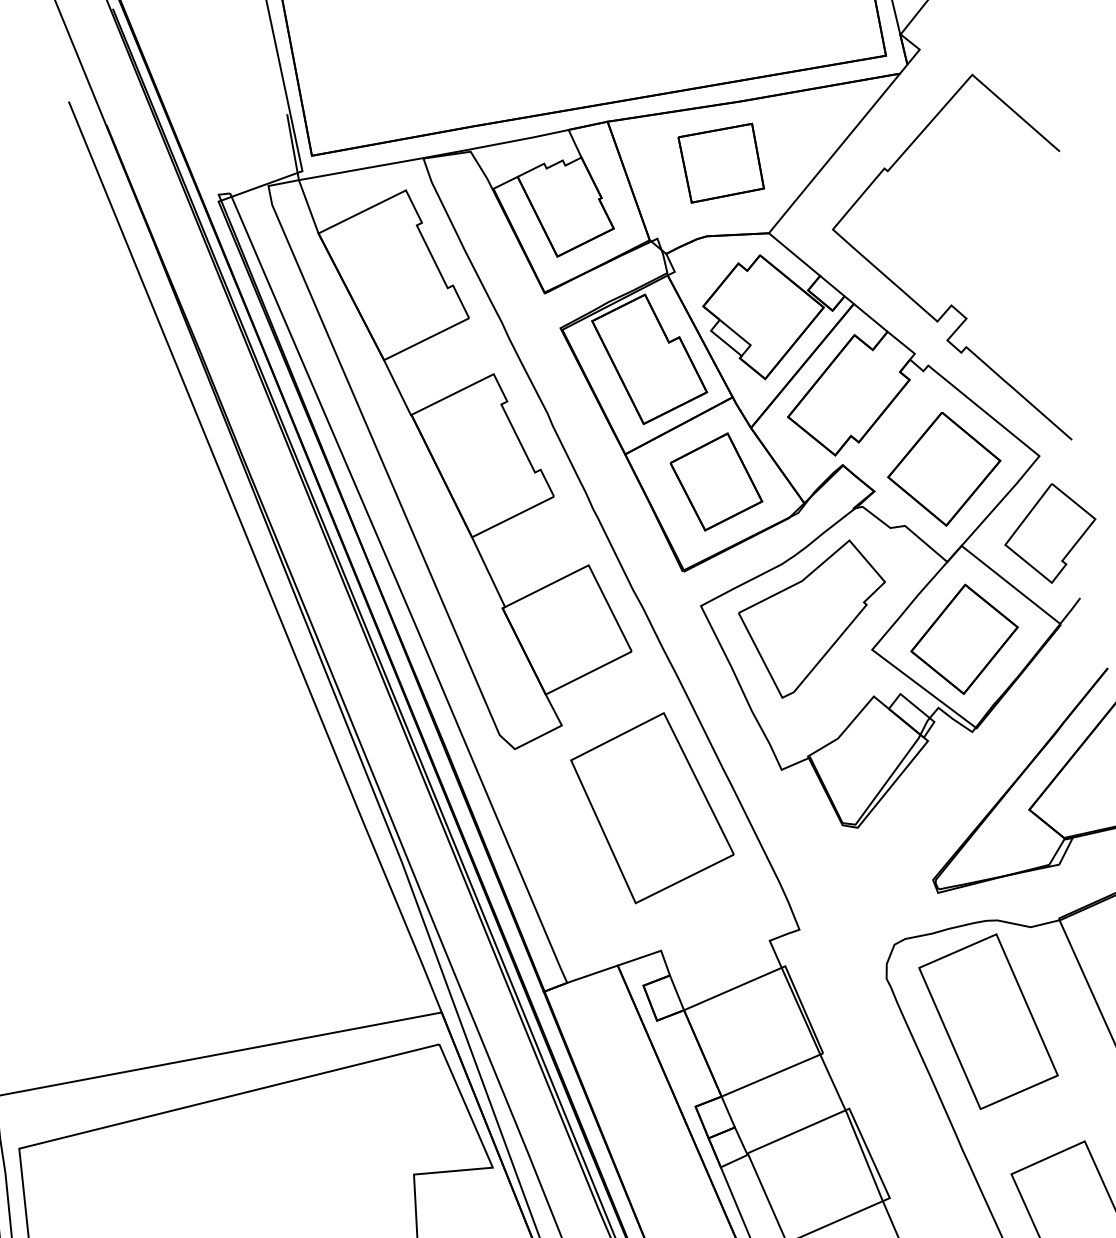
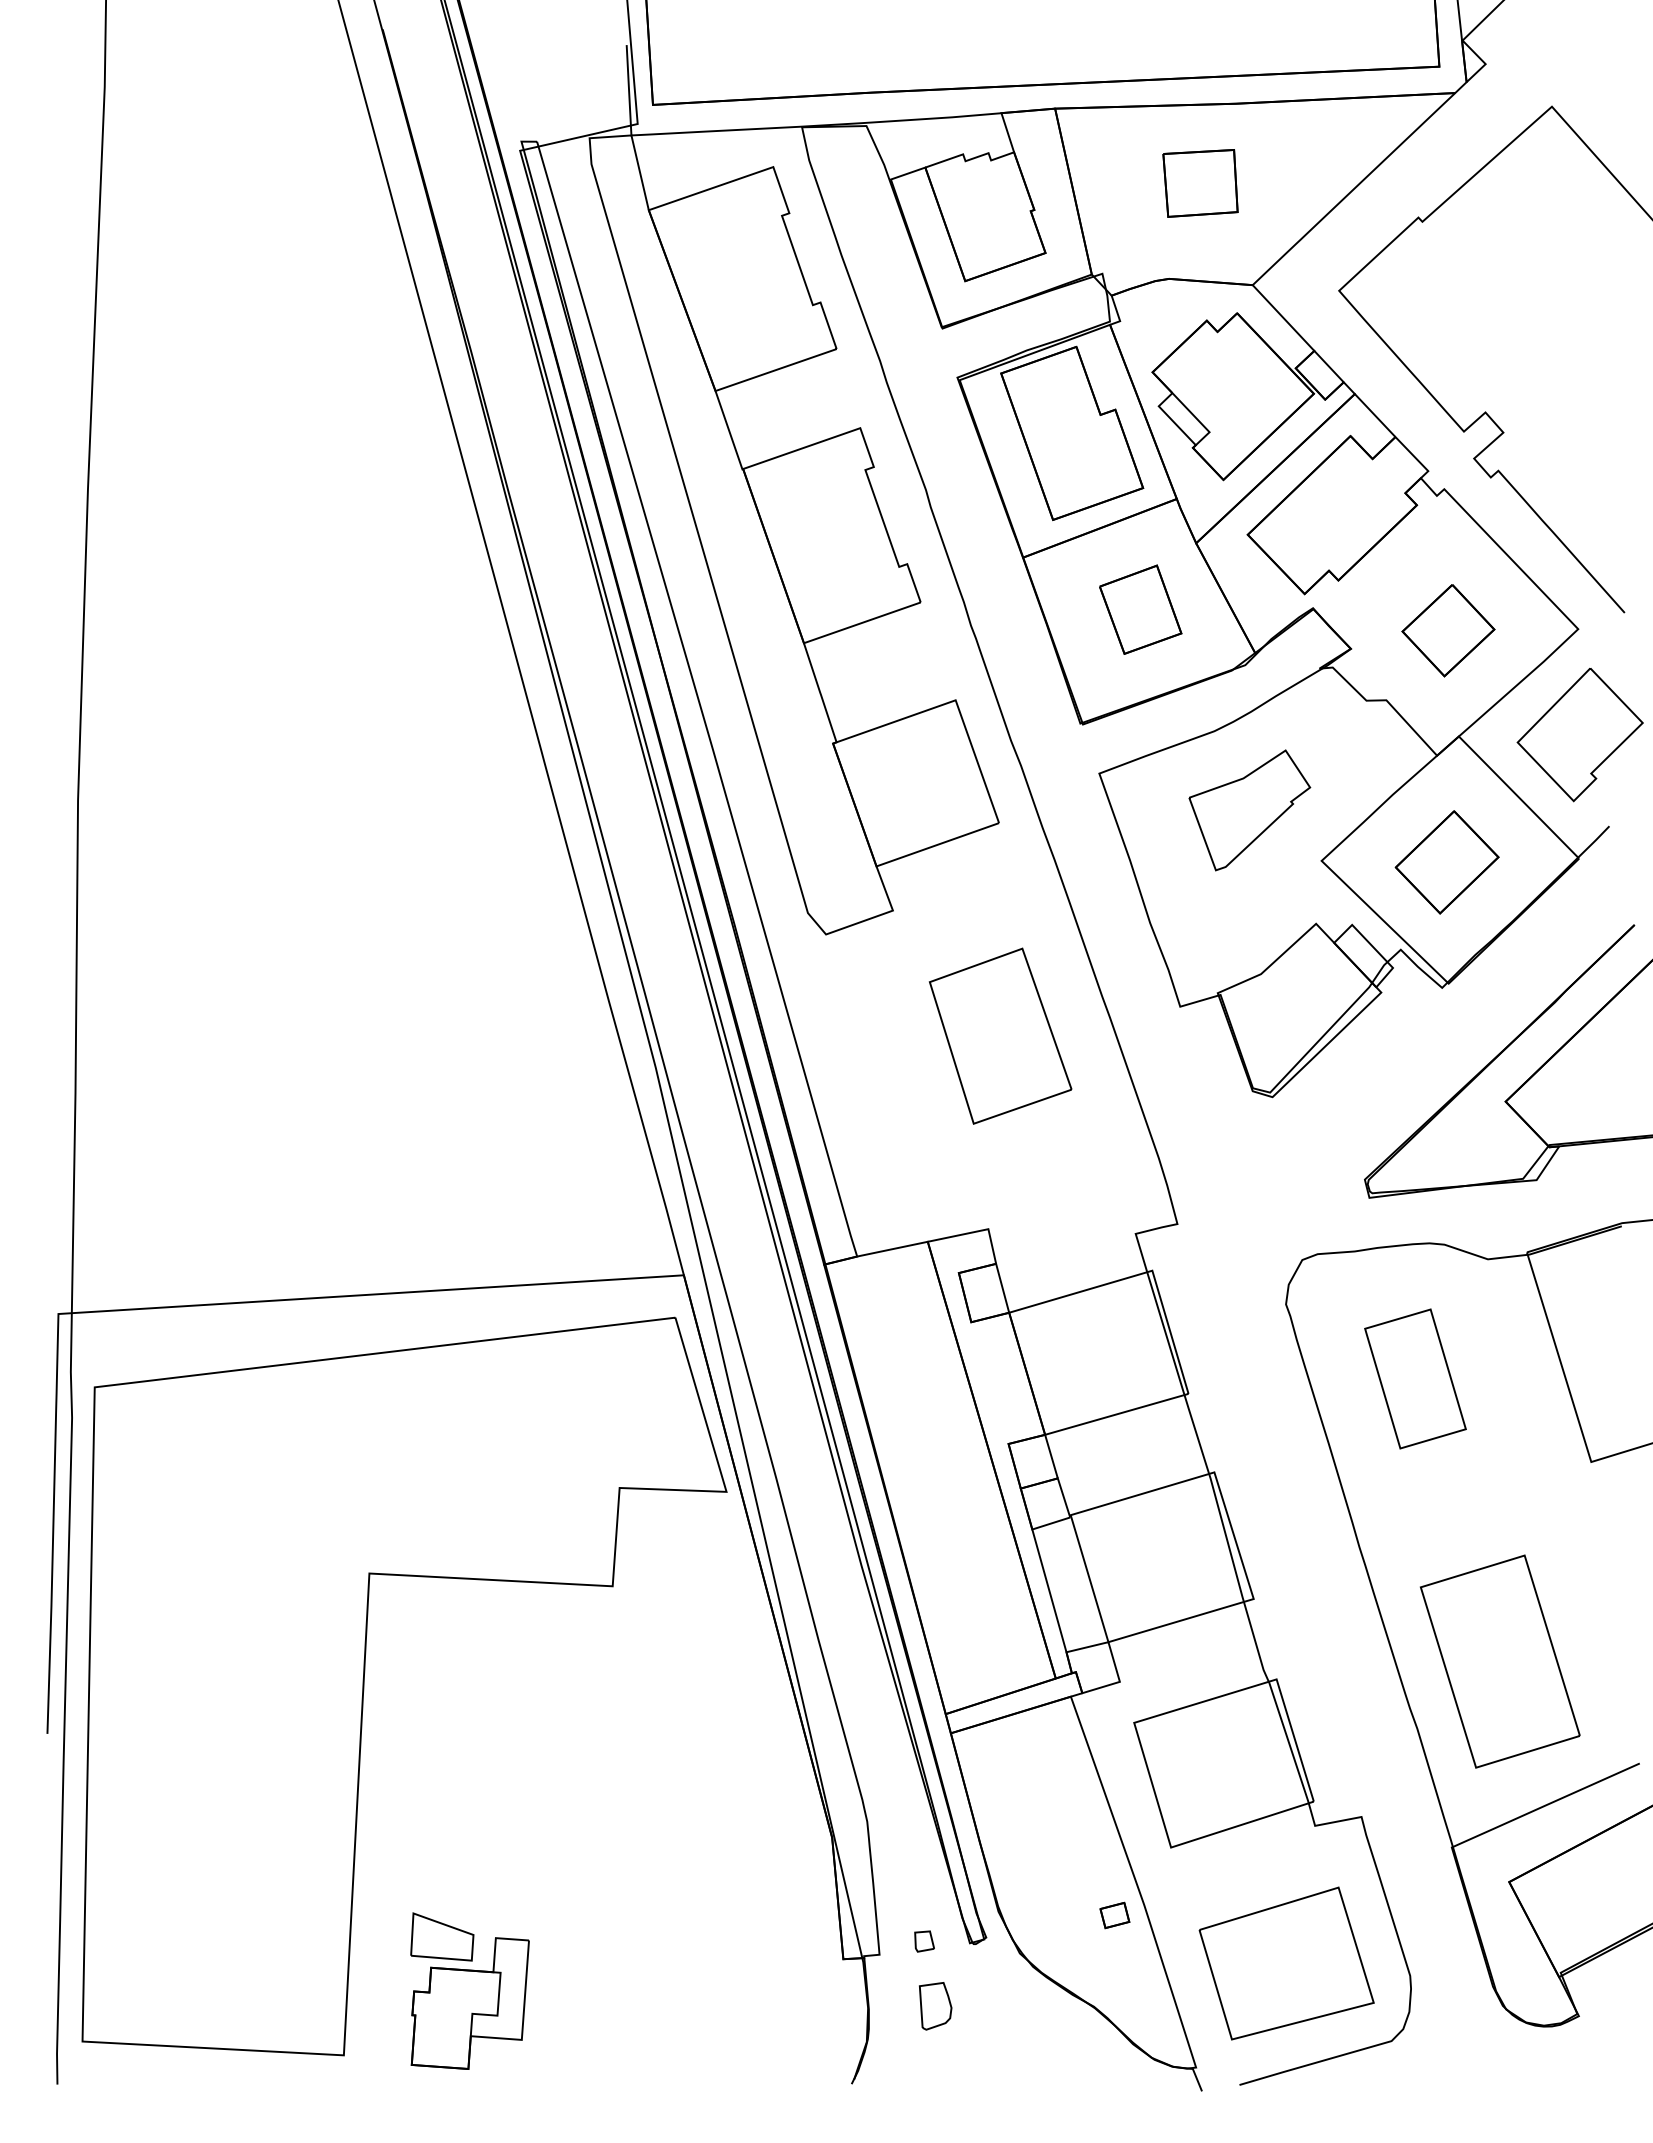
part: (721, 163) -> (1200, 183), size x0.7
part: (944, 468) -> (1448, 630), size x0.6
part: (716, 481) -> (1140, 609), size x0.7
part: (814, 619) -> (1249, 810), size x0.6
part: (964, 639) -> (1446, 862), size x0.7
part: (652, 808) -> (1000, 1036), size x0.7
part: (988, 1021) -> (1415, 1378), size x0.6

